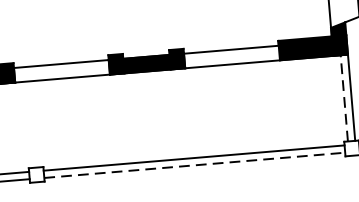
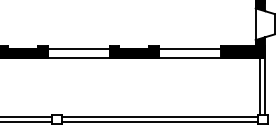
line: (344, 98) -> (260, 86), dashed -> solid
line: (195, 164) -> (160, 121), dashed -> solid

